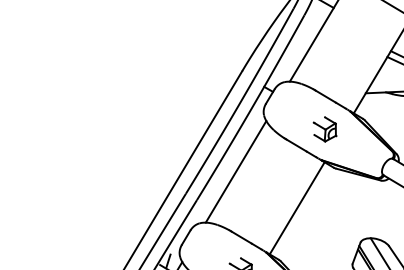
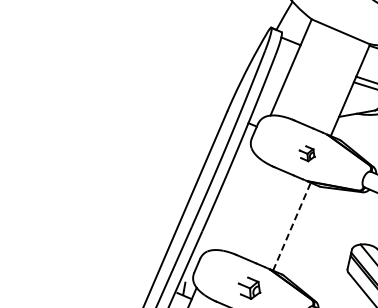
part: (324, 129) -> (306, 153), size x0.7
line: (236, 171) -> (233, 201), removed
line: (296, 208) -> (291, 226), solid -> dashed

